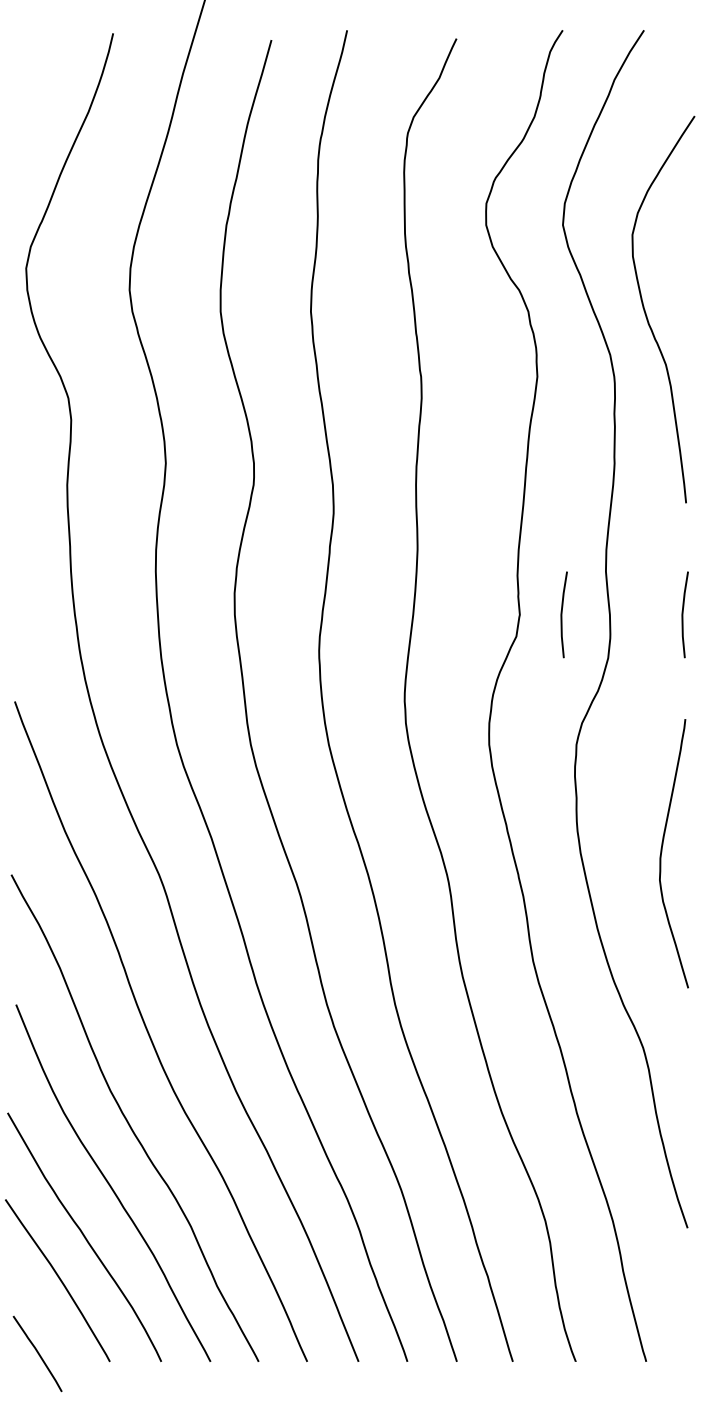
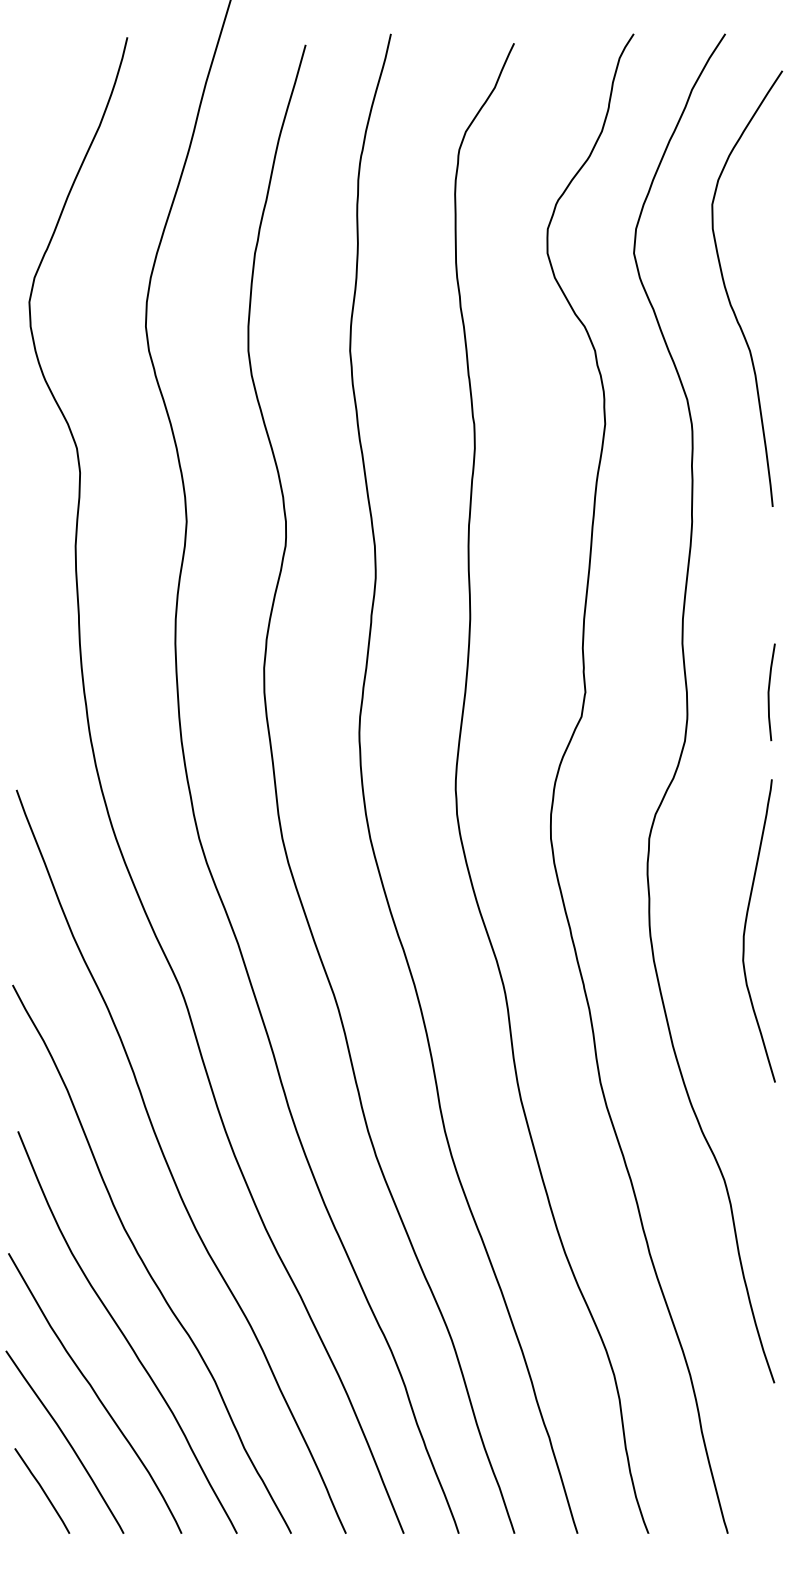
curve: (646, 312) -> (728, 292), moved
line: (562, 614) -> (633, 691), removed
curve: (662, 852) -> (746, 929), moved
curve: (37, 1353) -> (42, 1490), moved

